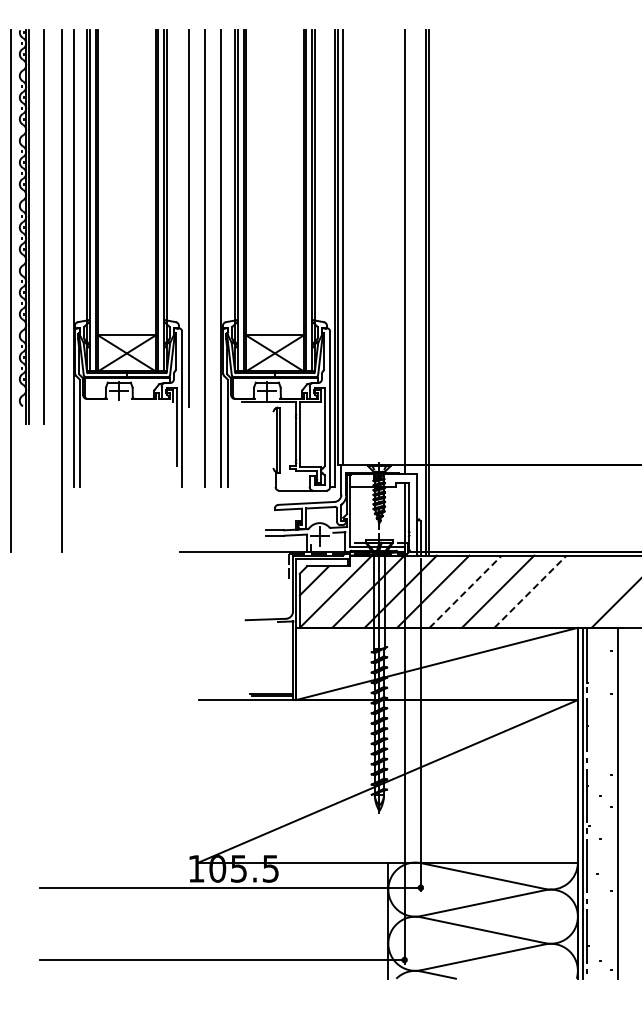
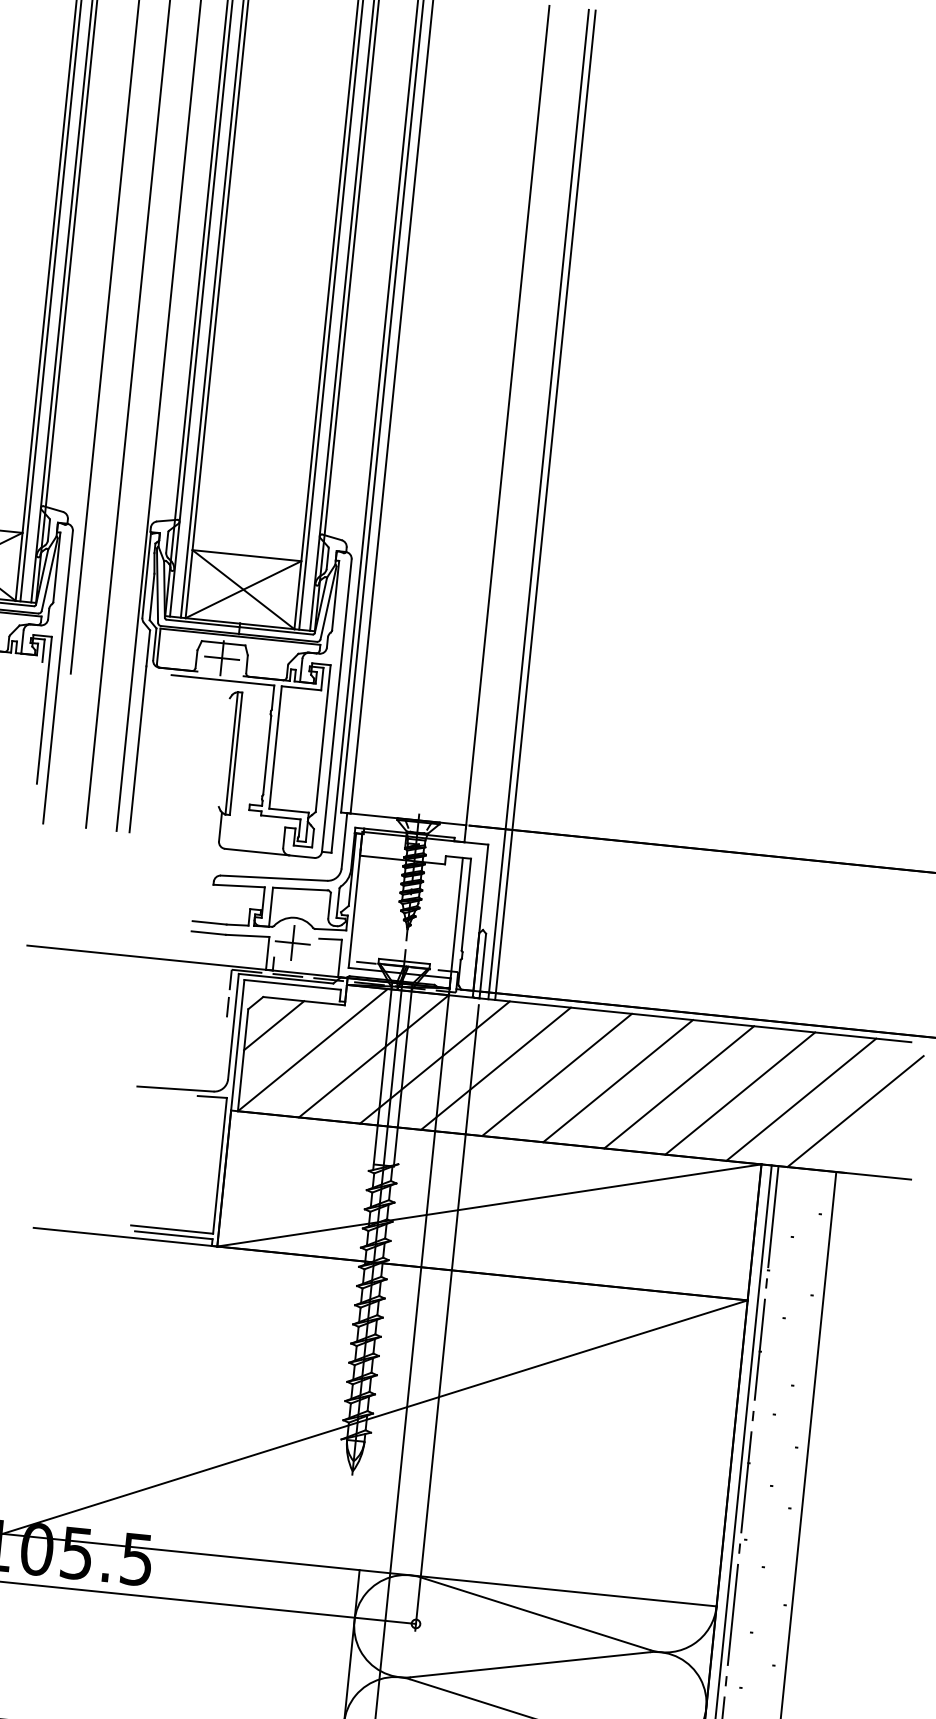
line: (466, 591) -> (558, 1074), dashed -> solid
line: (530, 591) -> (679, 1086), dashed -> solid
line: (562, 591) -> (739, 1093), added
line: (595, 591) -> (801, 1099), added

